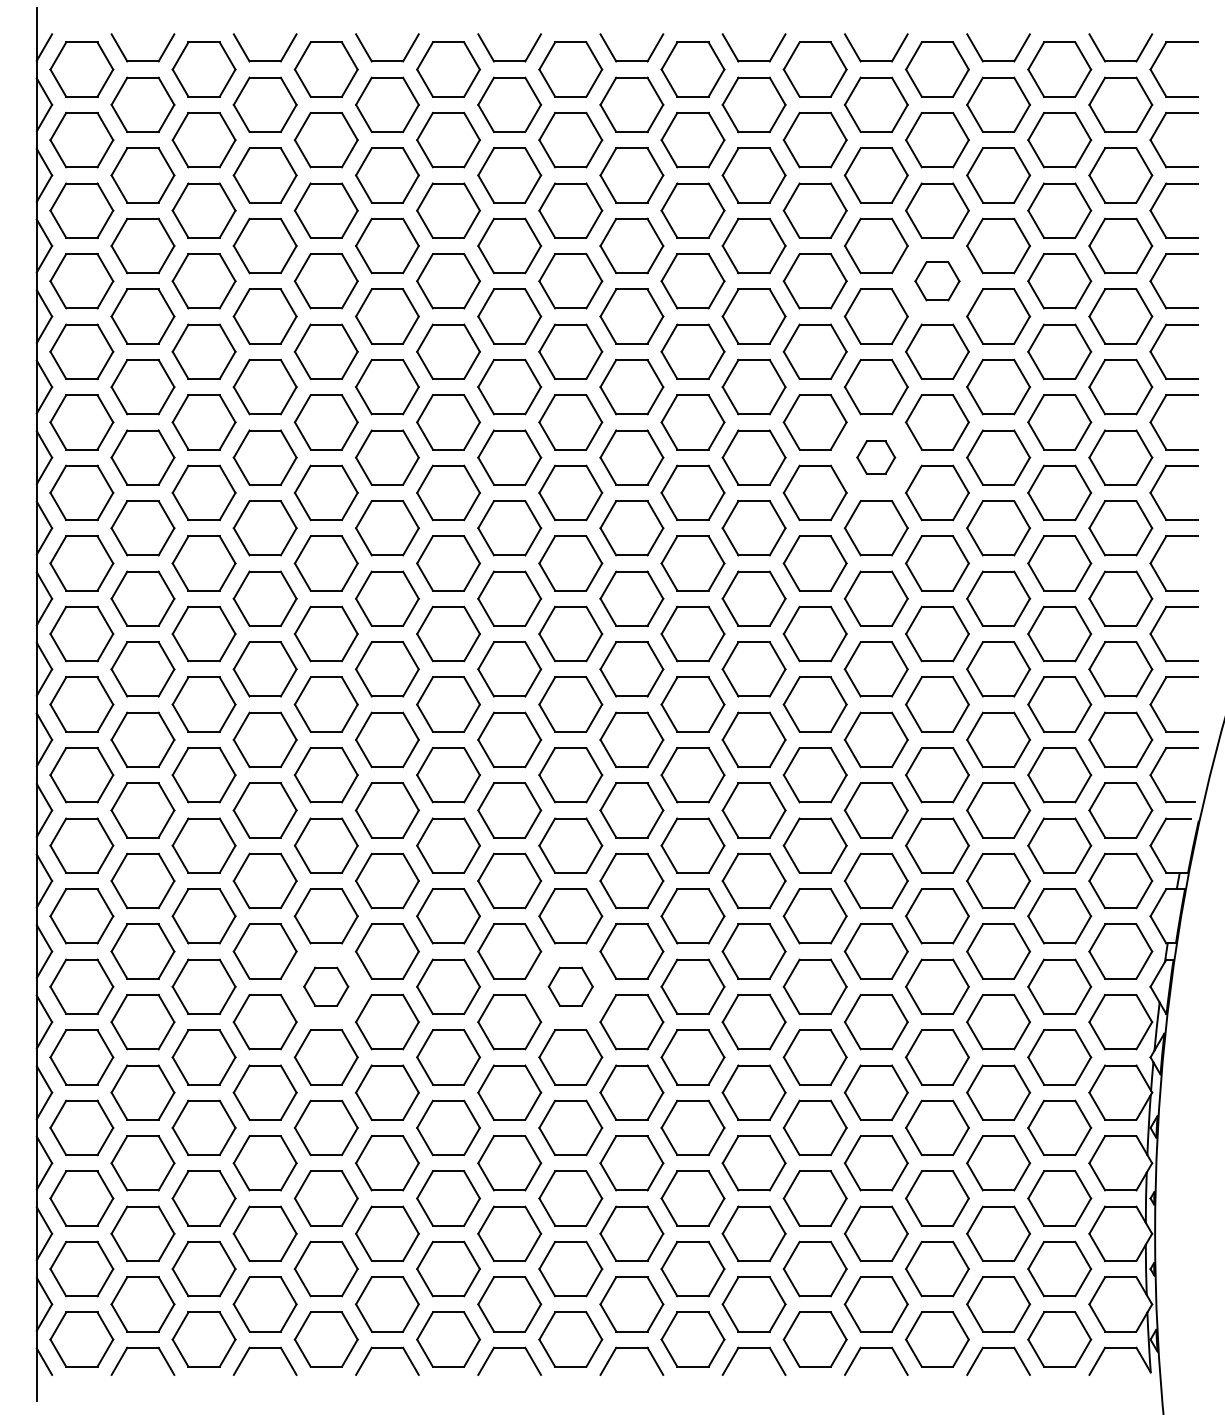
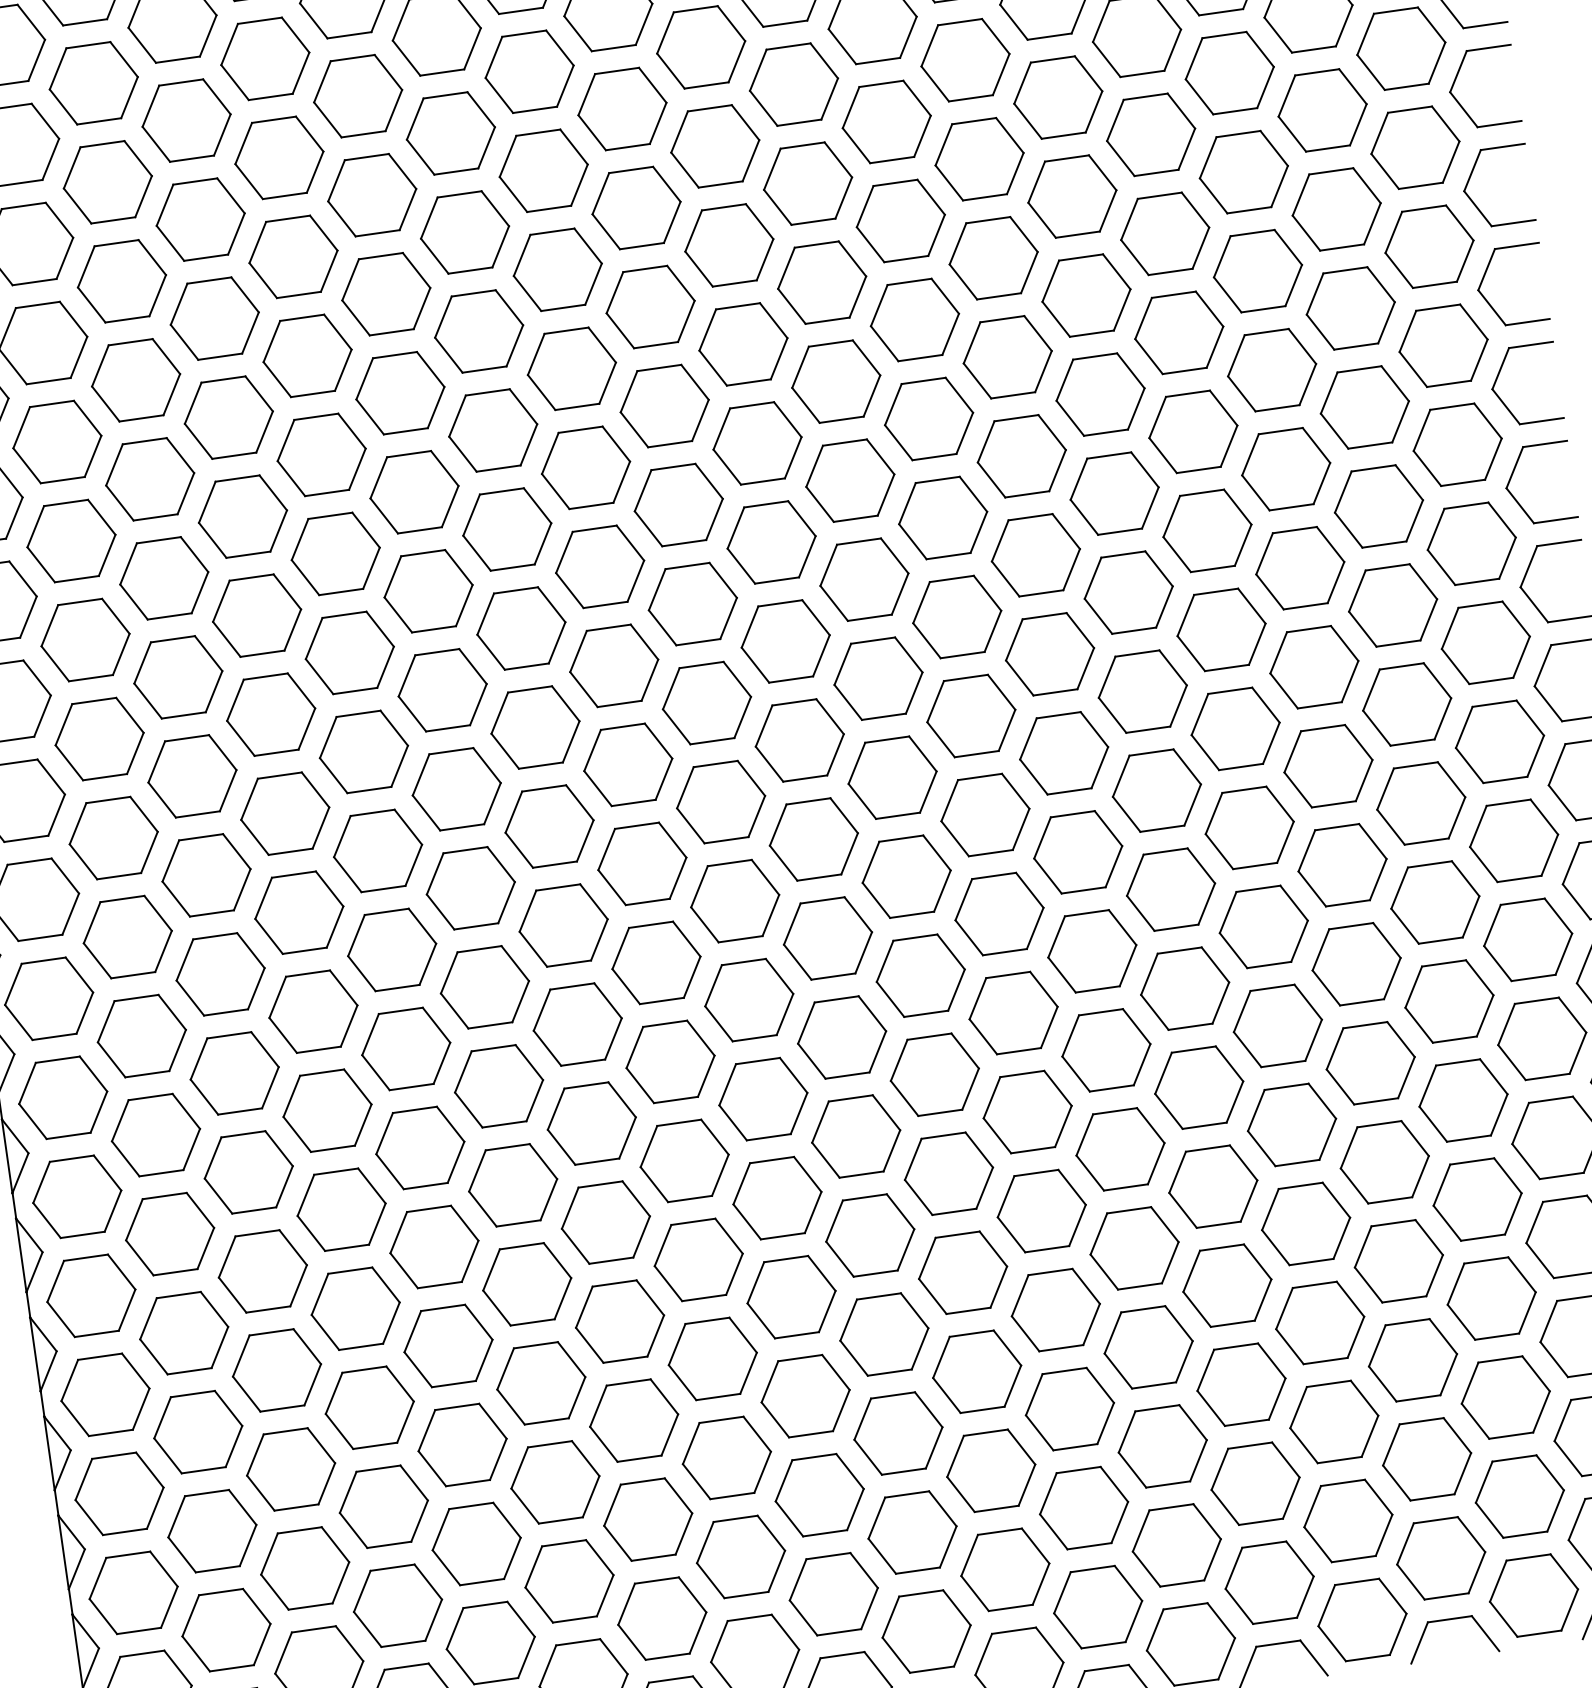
part: (937, 281) -> (1151, 135), size x1.43
part: (875, 457) -> (1099, 394), size x1.67
part: (325, 986) -> (433, 1246), size x1.43
part: (570, 986) -> (776, 1197), size x1.43

